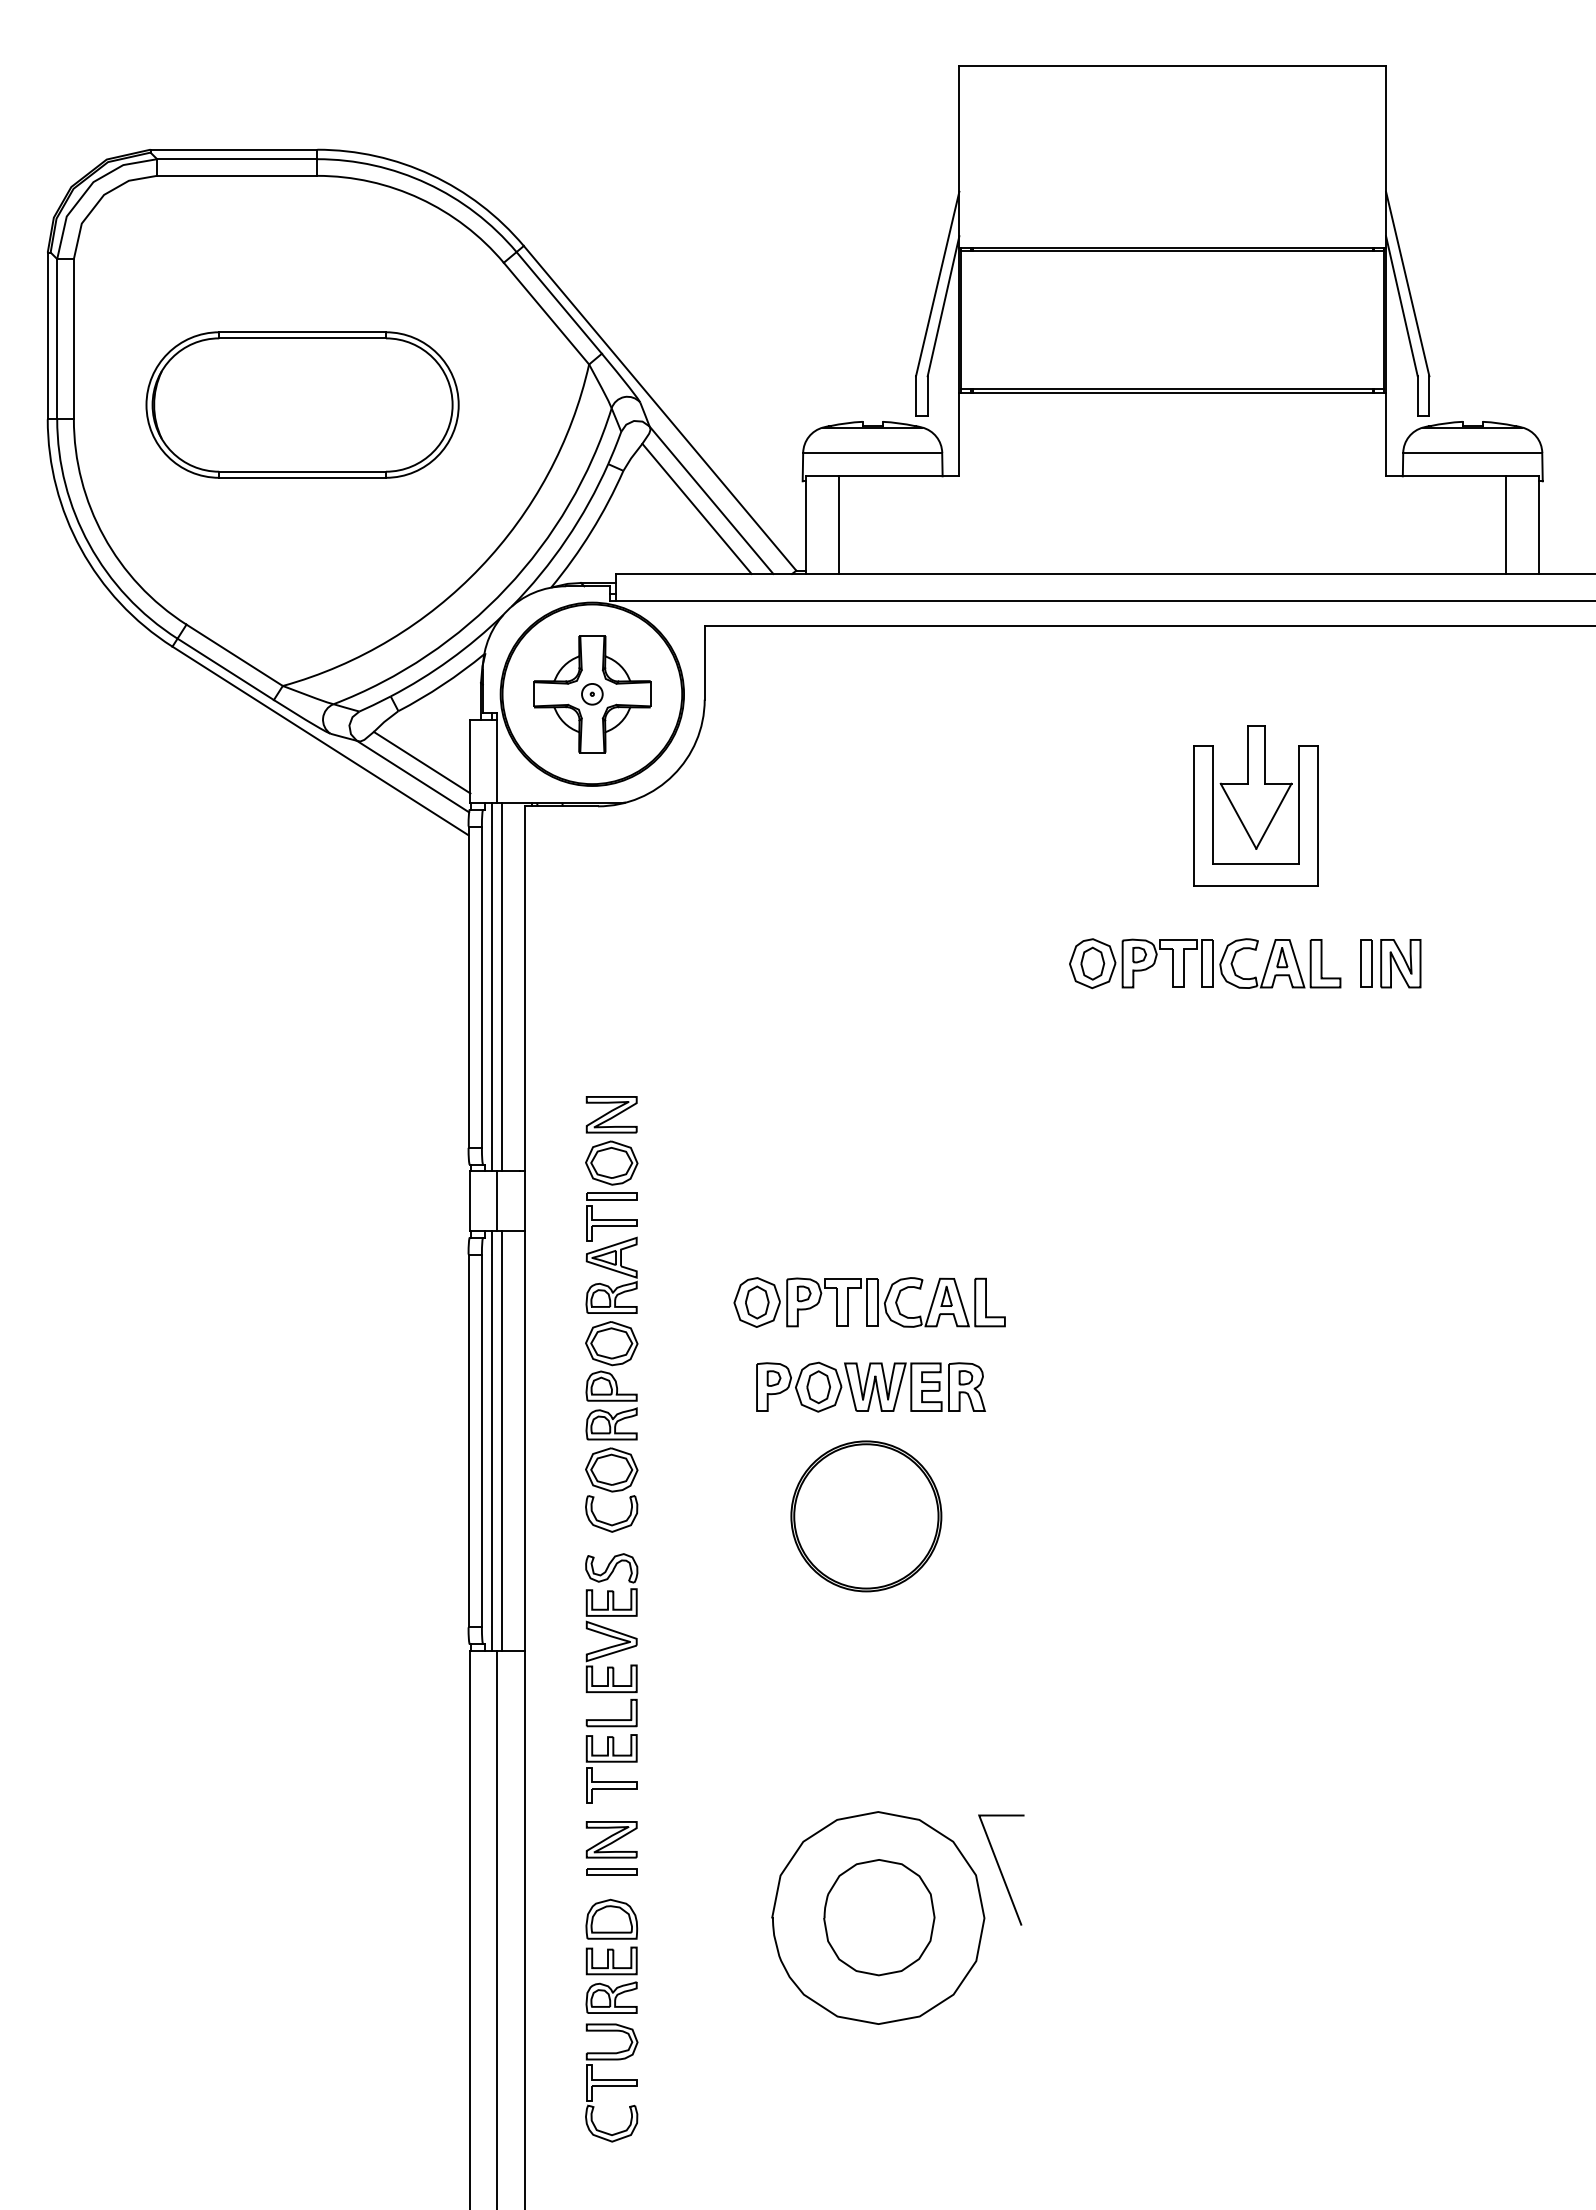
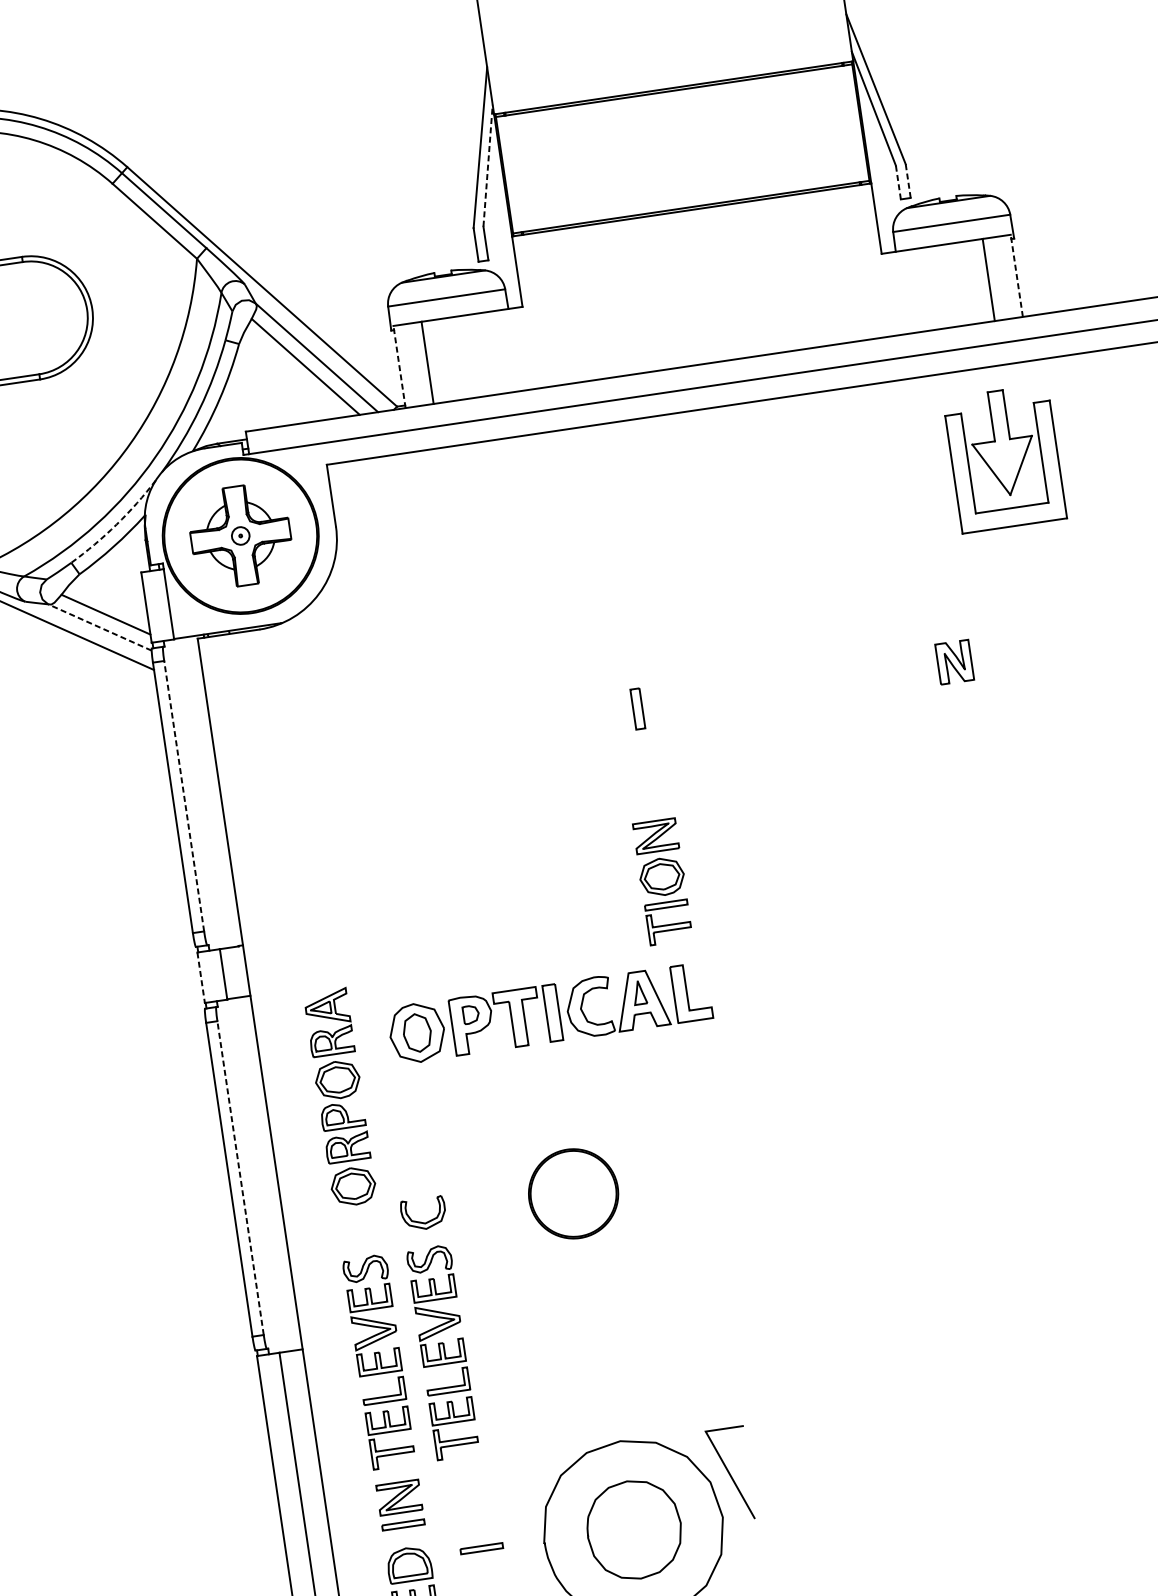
line: (943, 306) -> (488, 165), solid -> dashed
line: (1417, 395) -> (898, 181), solid -> dashed
line: (1429, 396) -> (908, 181), solid -> dashed
line: (806, 525) -> (399, 367), solid -> dashed
line: (1539, 525) -> (1016, 276), solid -> dashed
arc: (449, 659) -> (116, 524), solid -> dashed
line: (412, 776) -> (99, 627), solid -> dashed
part: (1255, 805) -> (1004, 458), moved
part: (1205, 963) -> (790, 686), removed
part: (1366, 963) -> (637, 708), moved
line: (502, 986) -> (201, 793), removed
line: (481, 987) -> (183, 796), solid -> dashed
line: (492, 987) -> (193, 795), removed
part: (611, 1168) -> (662, 881), moved
line: (470, 1201) -> (201, 978), solid -> dashed
part: (869, 1302) -> (549, 1013), size x1.4
part: (870, 1386) -> (560, 1084), removed
line: (481, 1440) -> (240, 1177), solid -> dashed
line: (492, 1440) -> (249, 1176), removed
line: (502, 1440) -> (257, 1175), removed
part: (866, 1516) -> (573, 1193), size x0.7
part: (609, 1523) -> (423, 1222), moved
part: (687, 1678) -> (443, 1352), added
part: (698, 1912) -> (481, 1548), added

